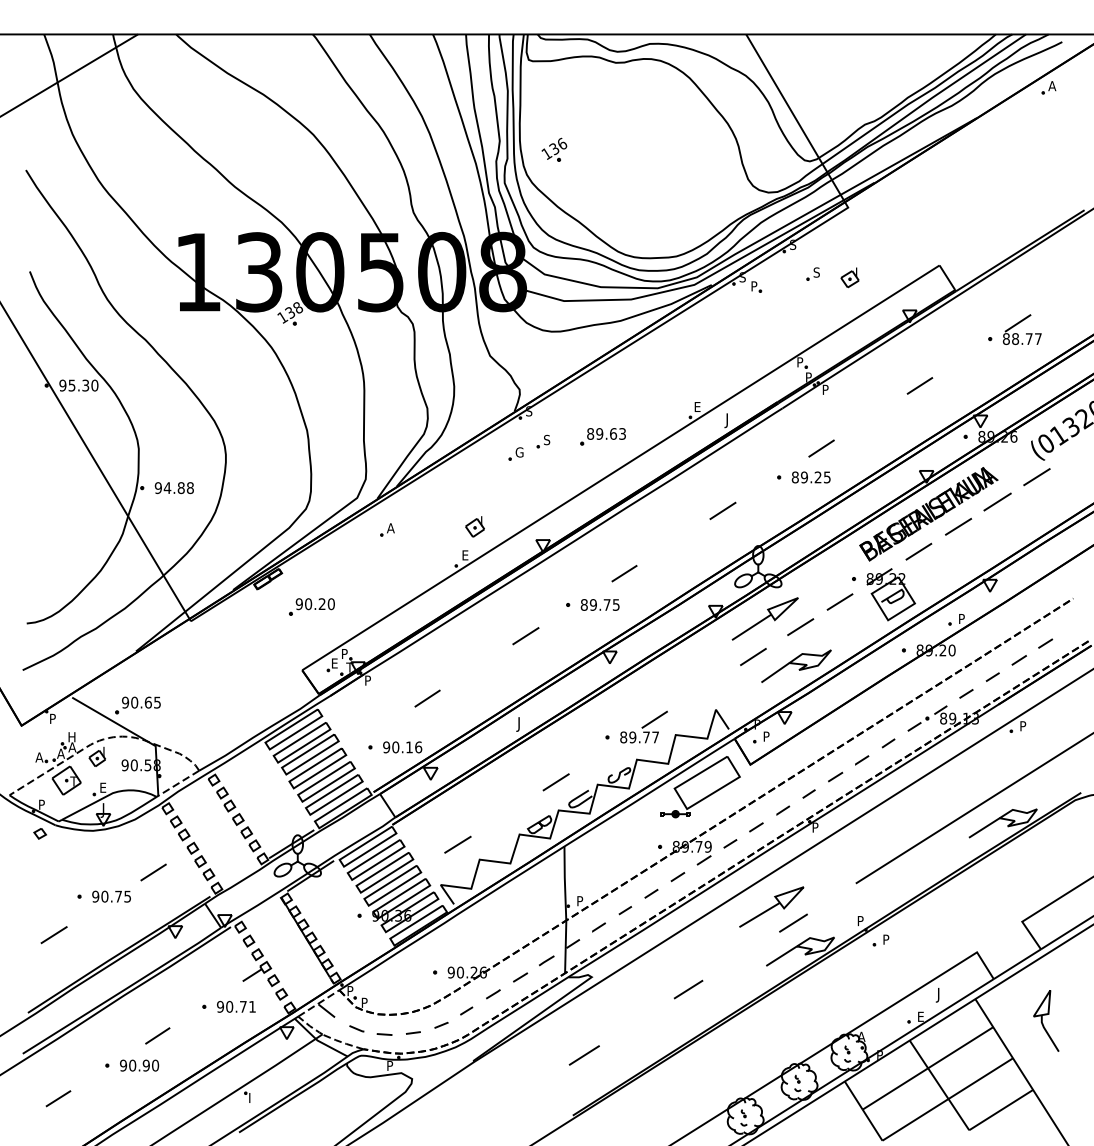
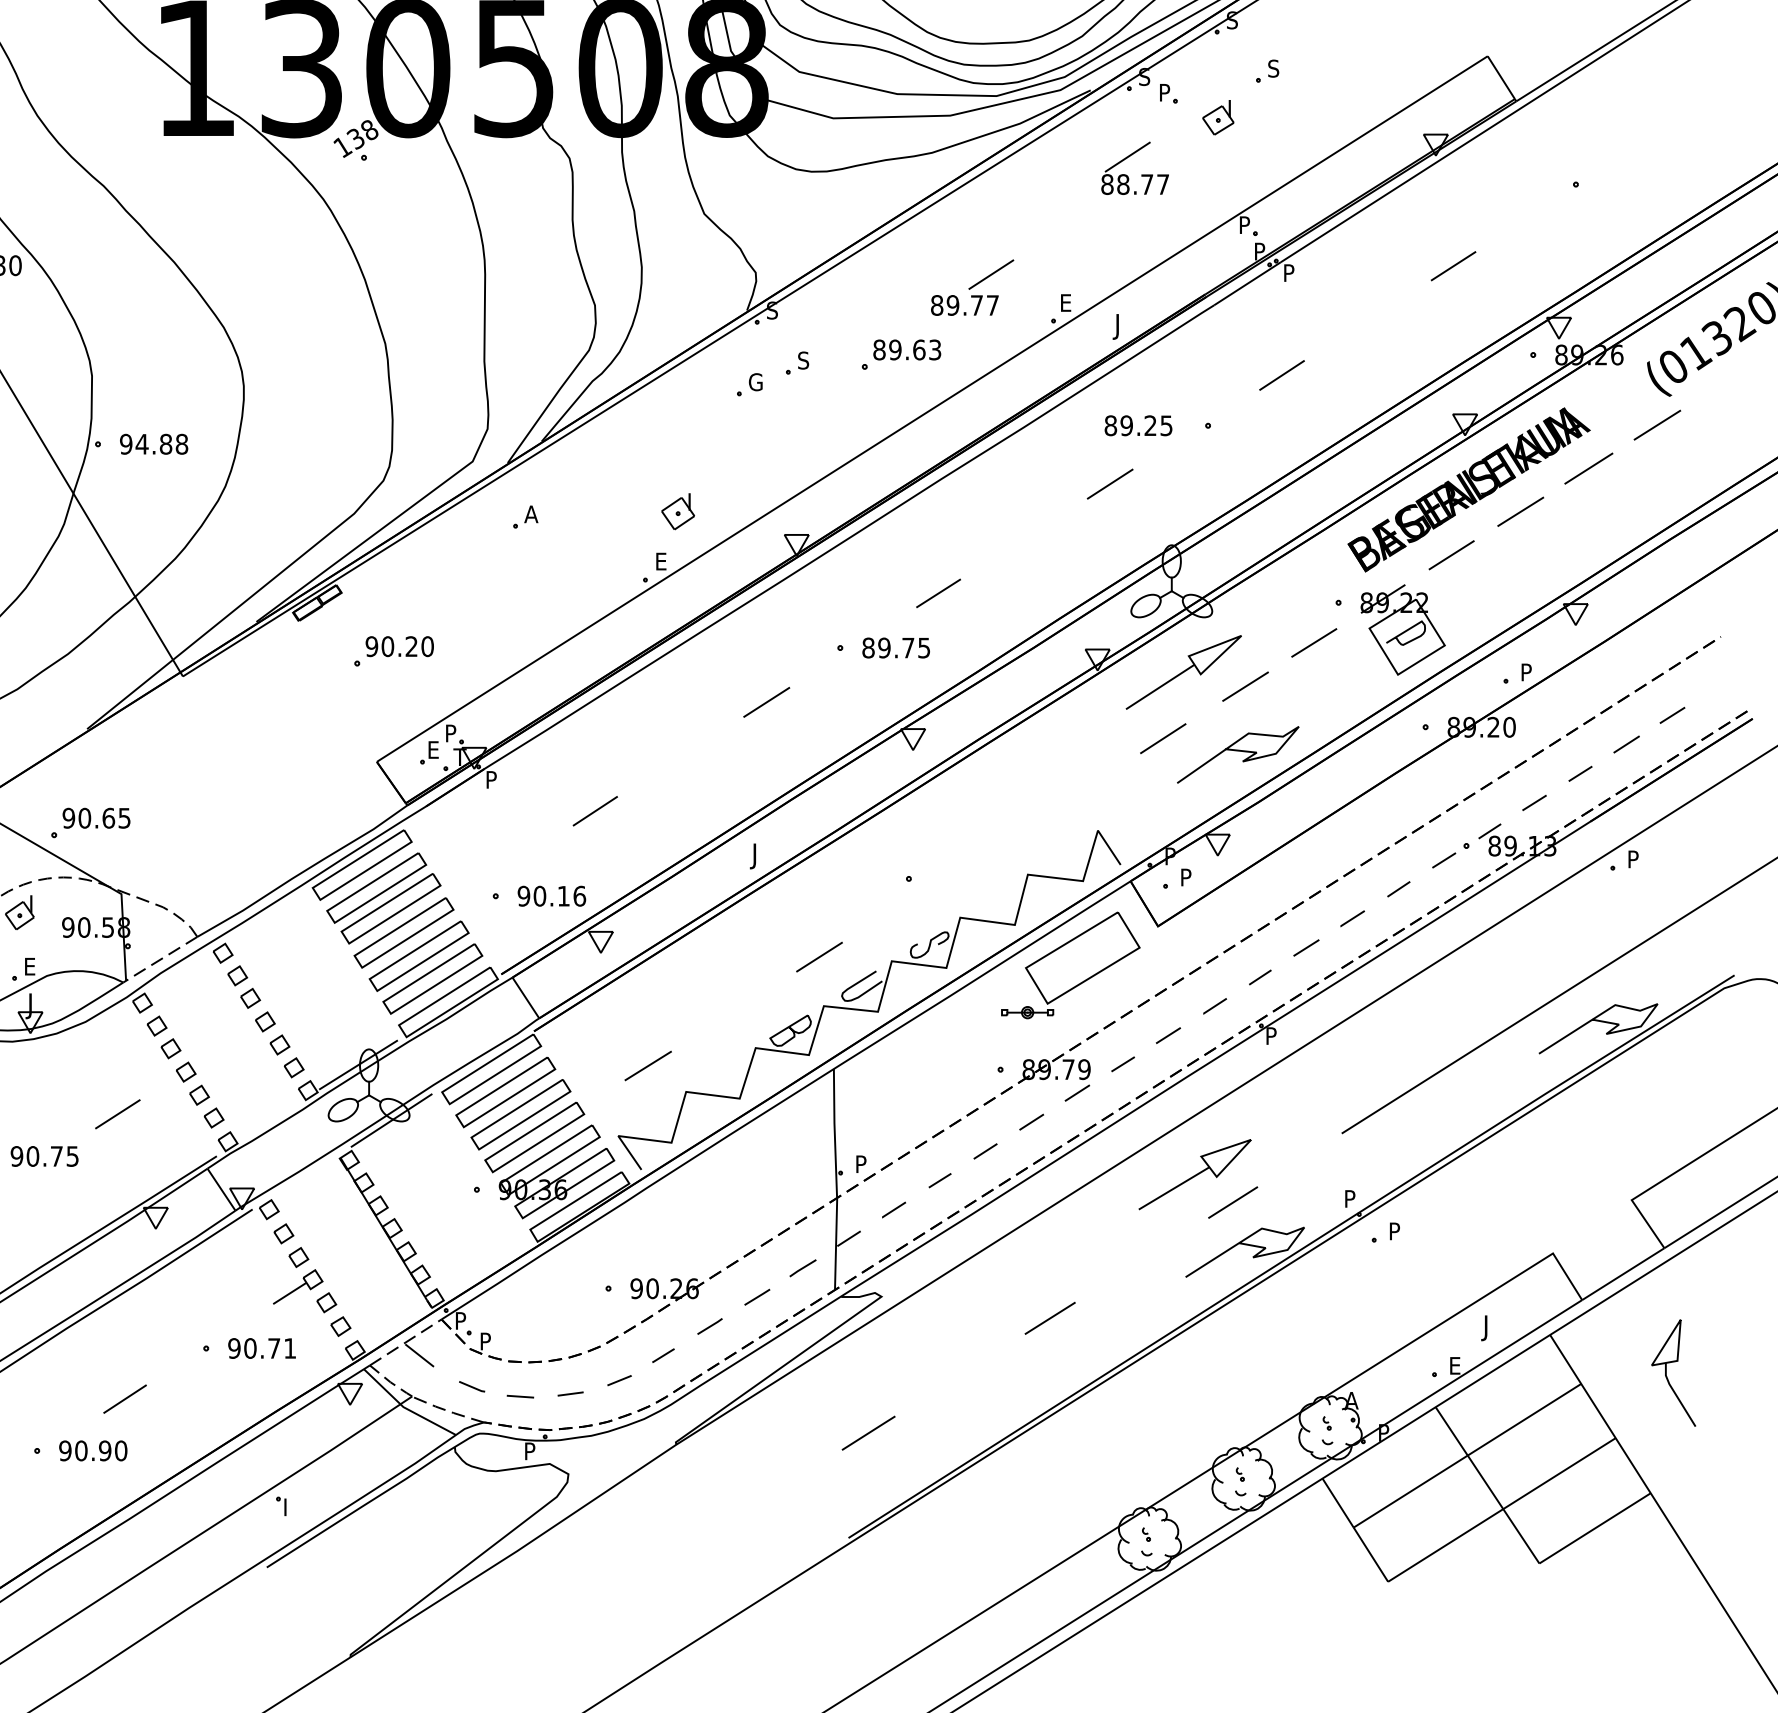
part: (849, 277) -> (1217, 117), moved
part: (1021, 329) -> (1133, 167), moved
text: (810, 477) -> (1137, 425), moved
part: (643, 726) -> (971, 286), moved

